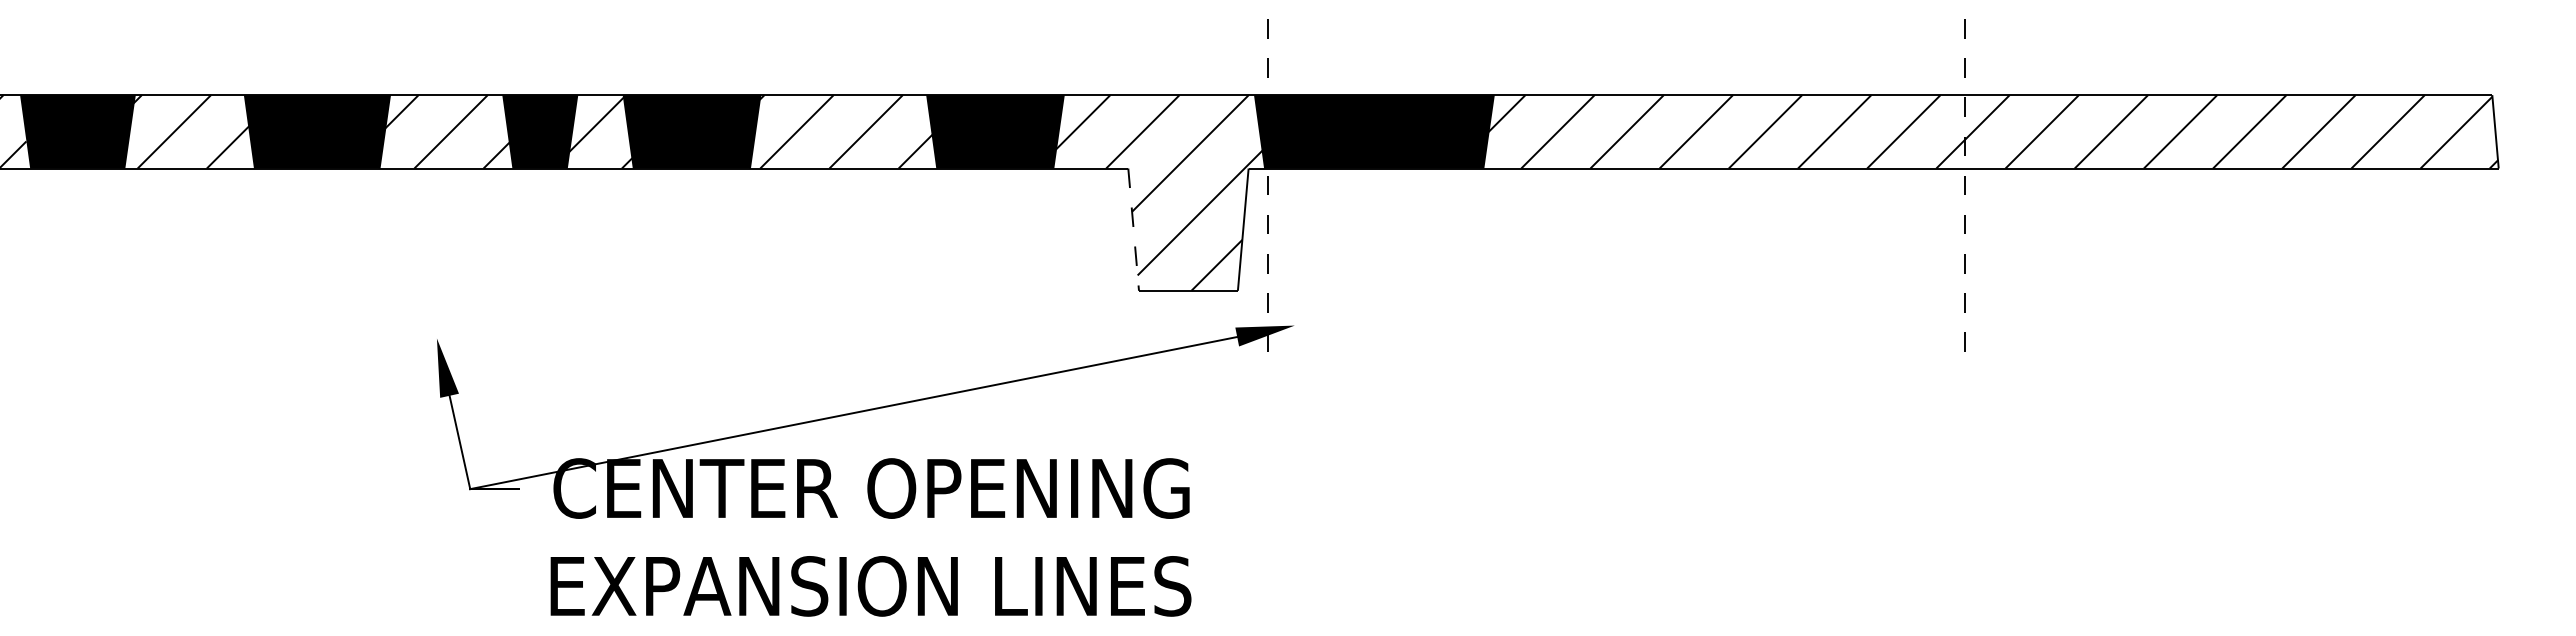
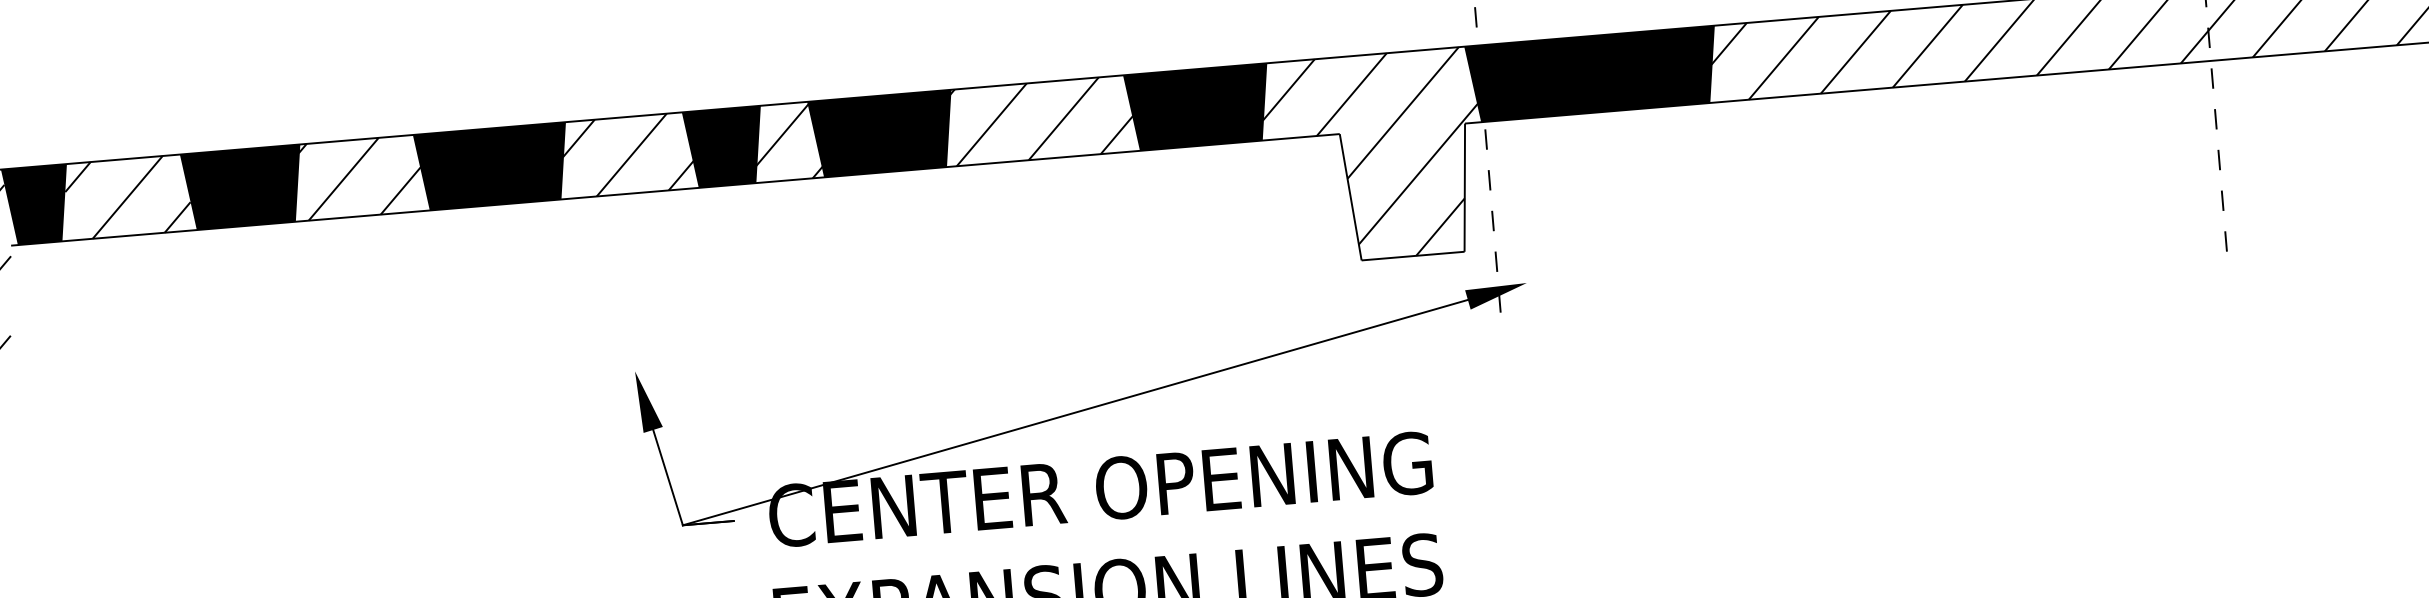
line: (1133, 230) -> (1350, 198), dashed -> solid

